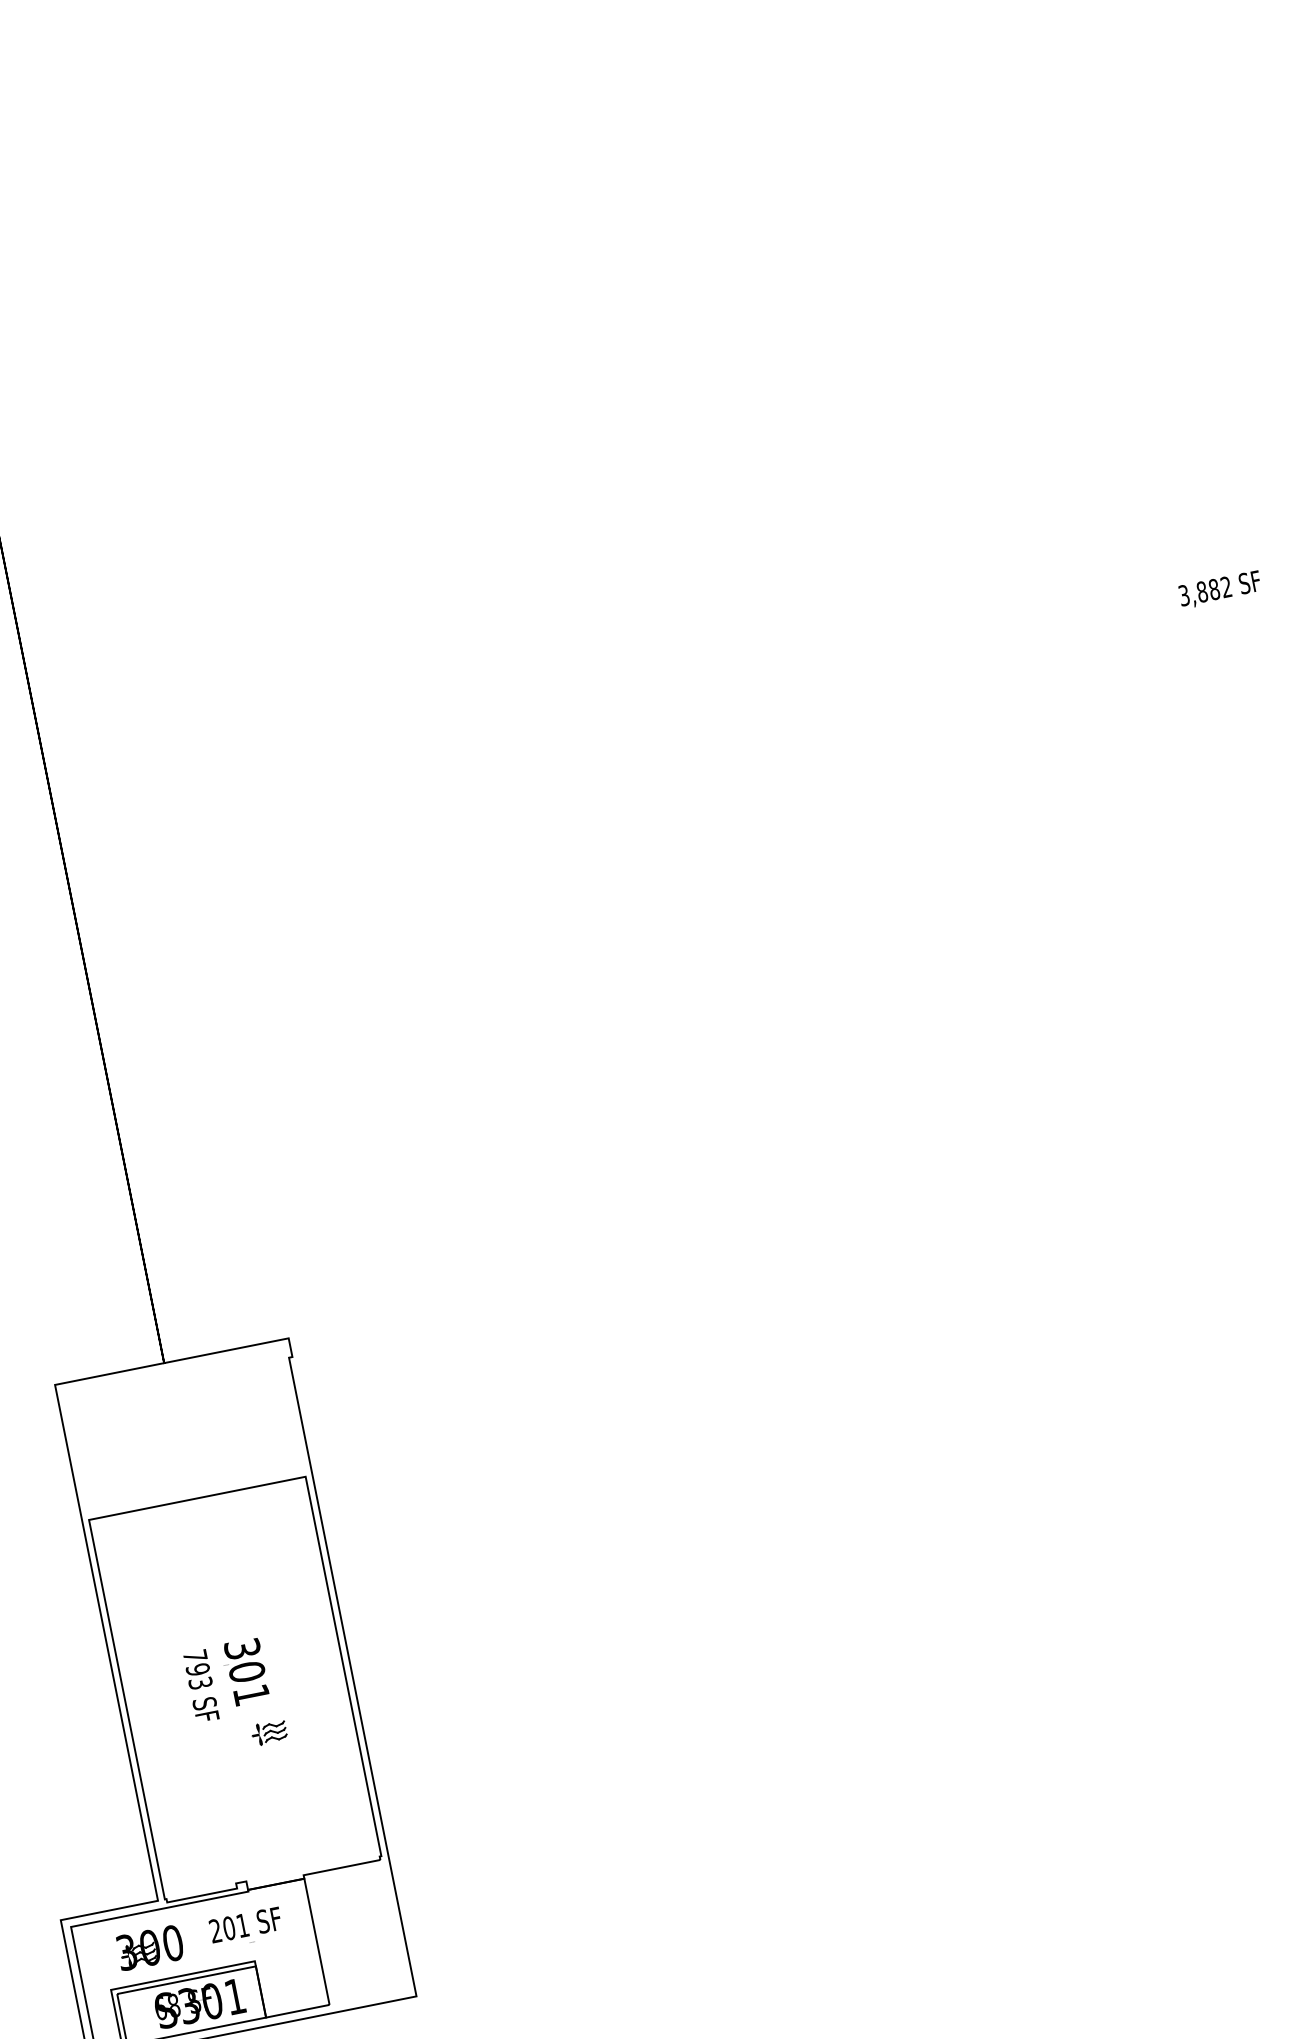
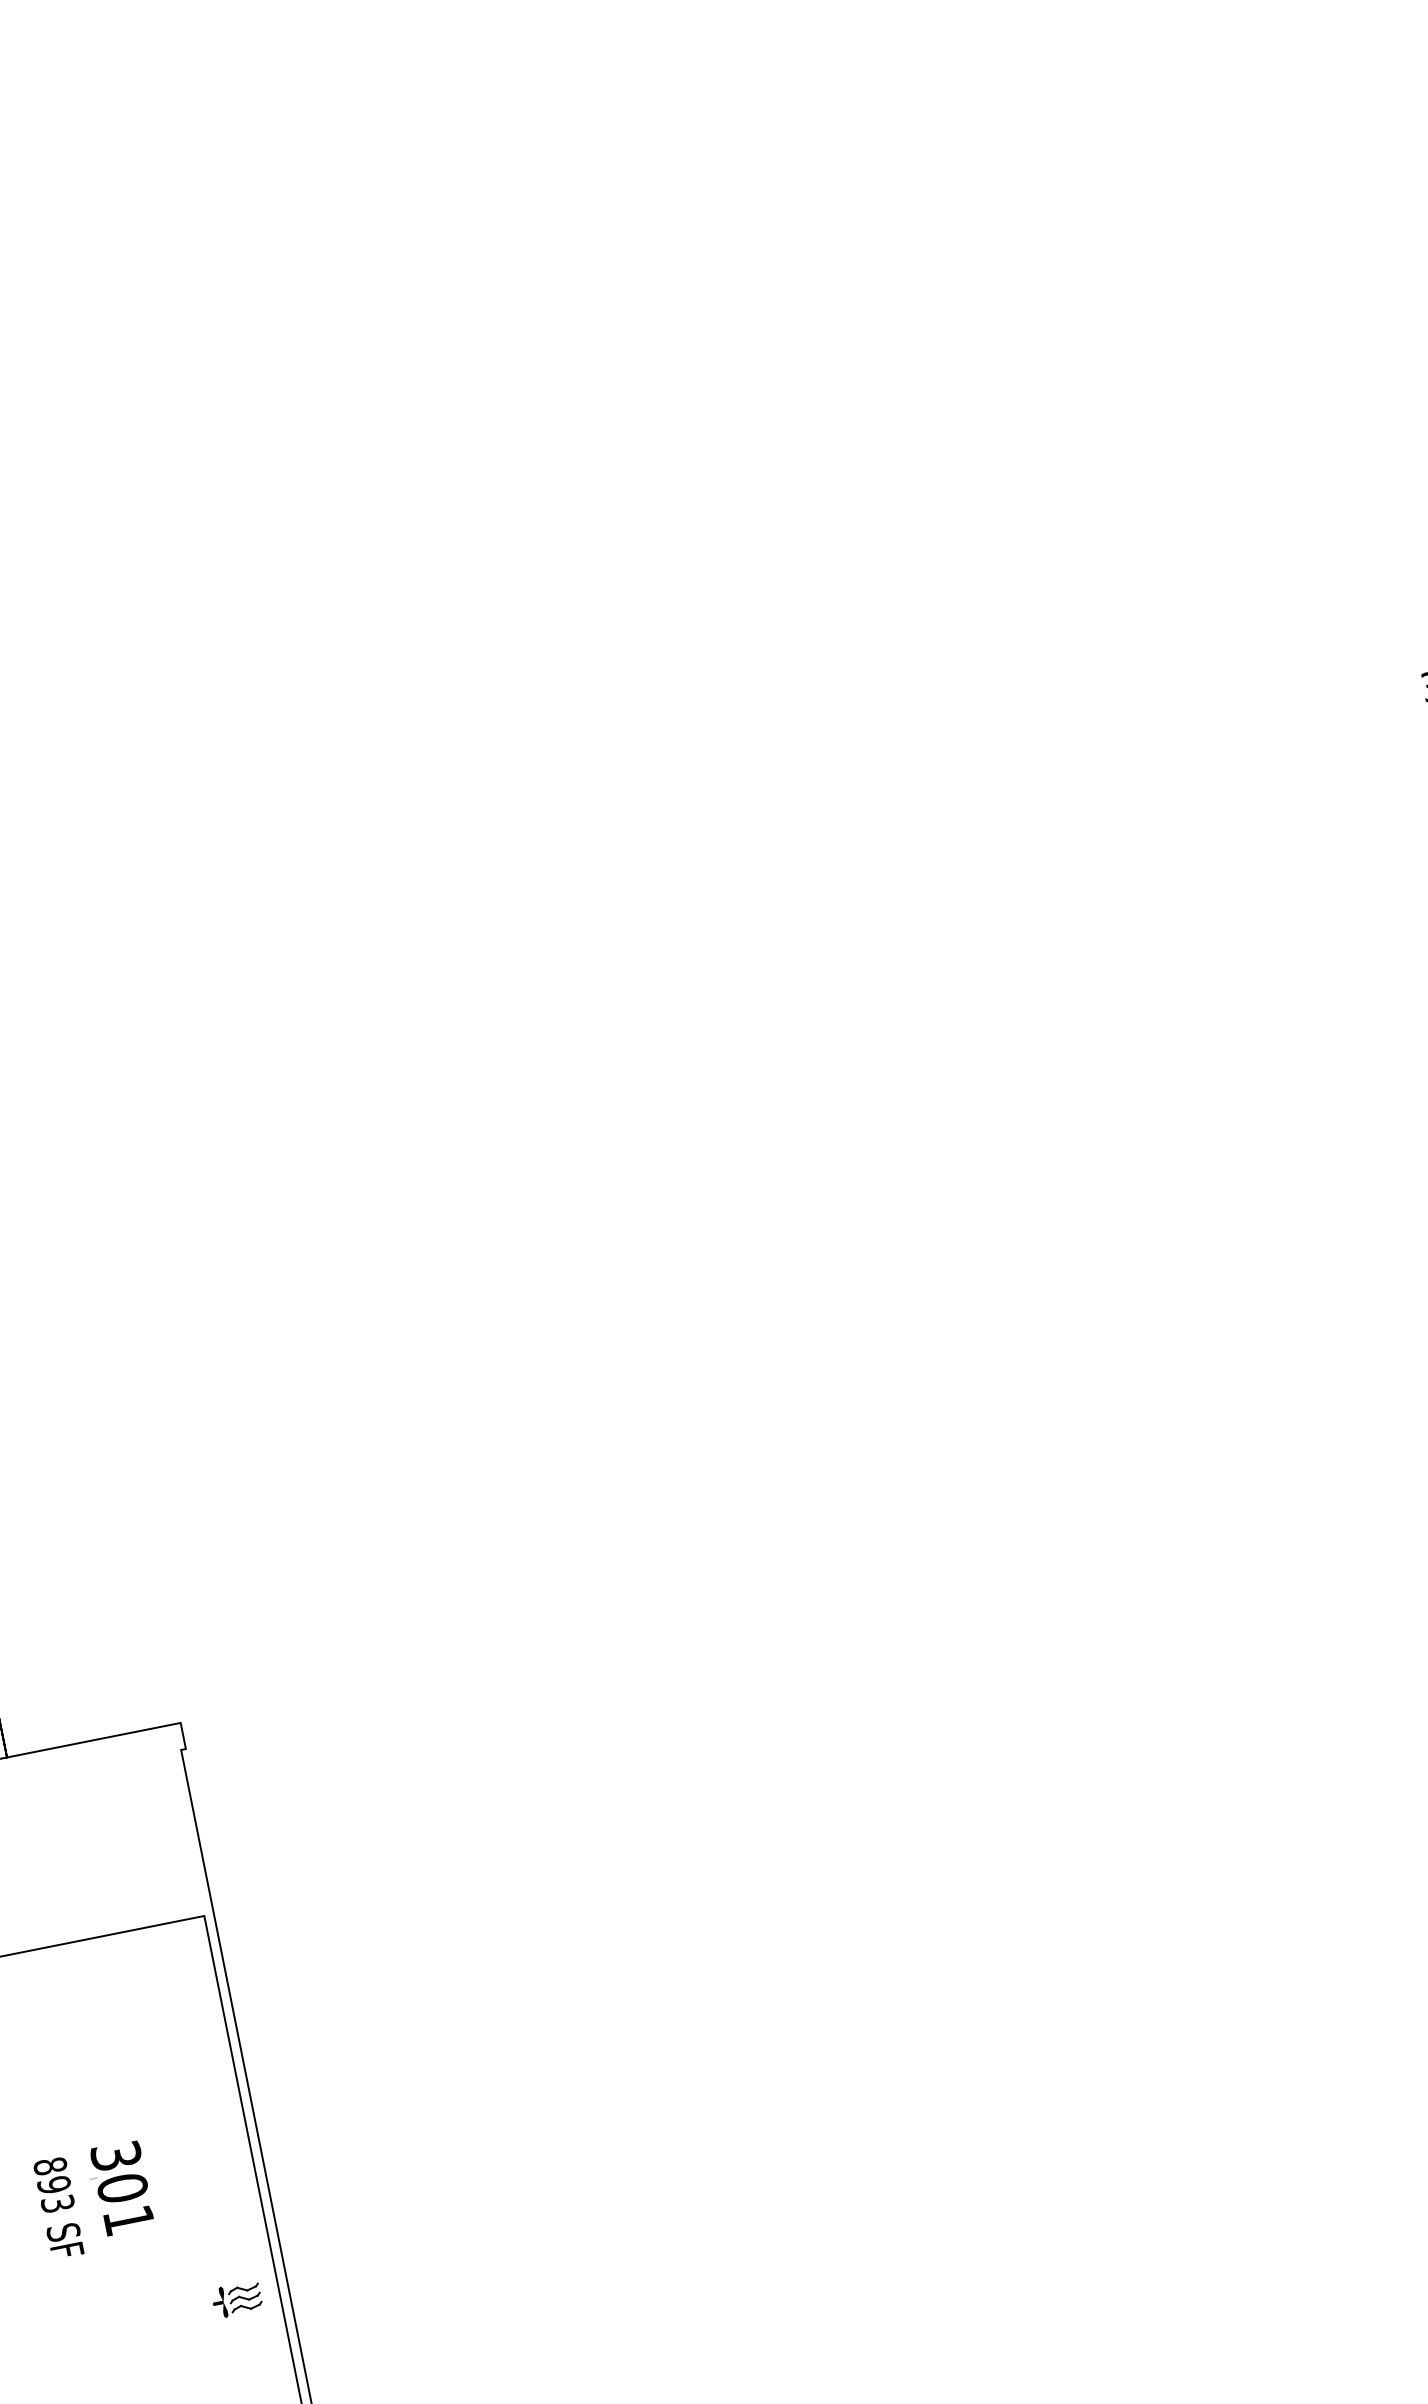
text: (195, 1655) -> (50, 2165), 793 -> 893
part: (269, 1732) -> (237, 2299), moved

